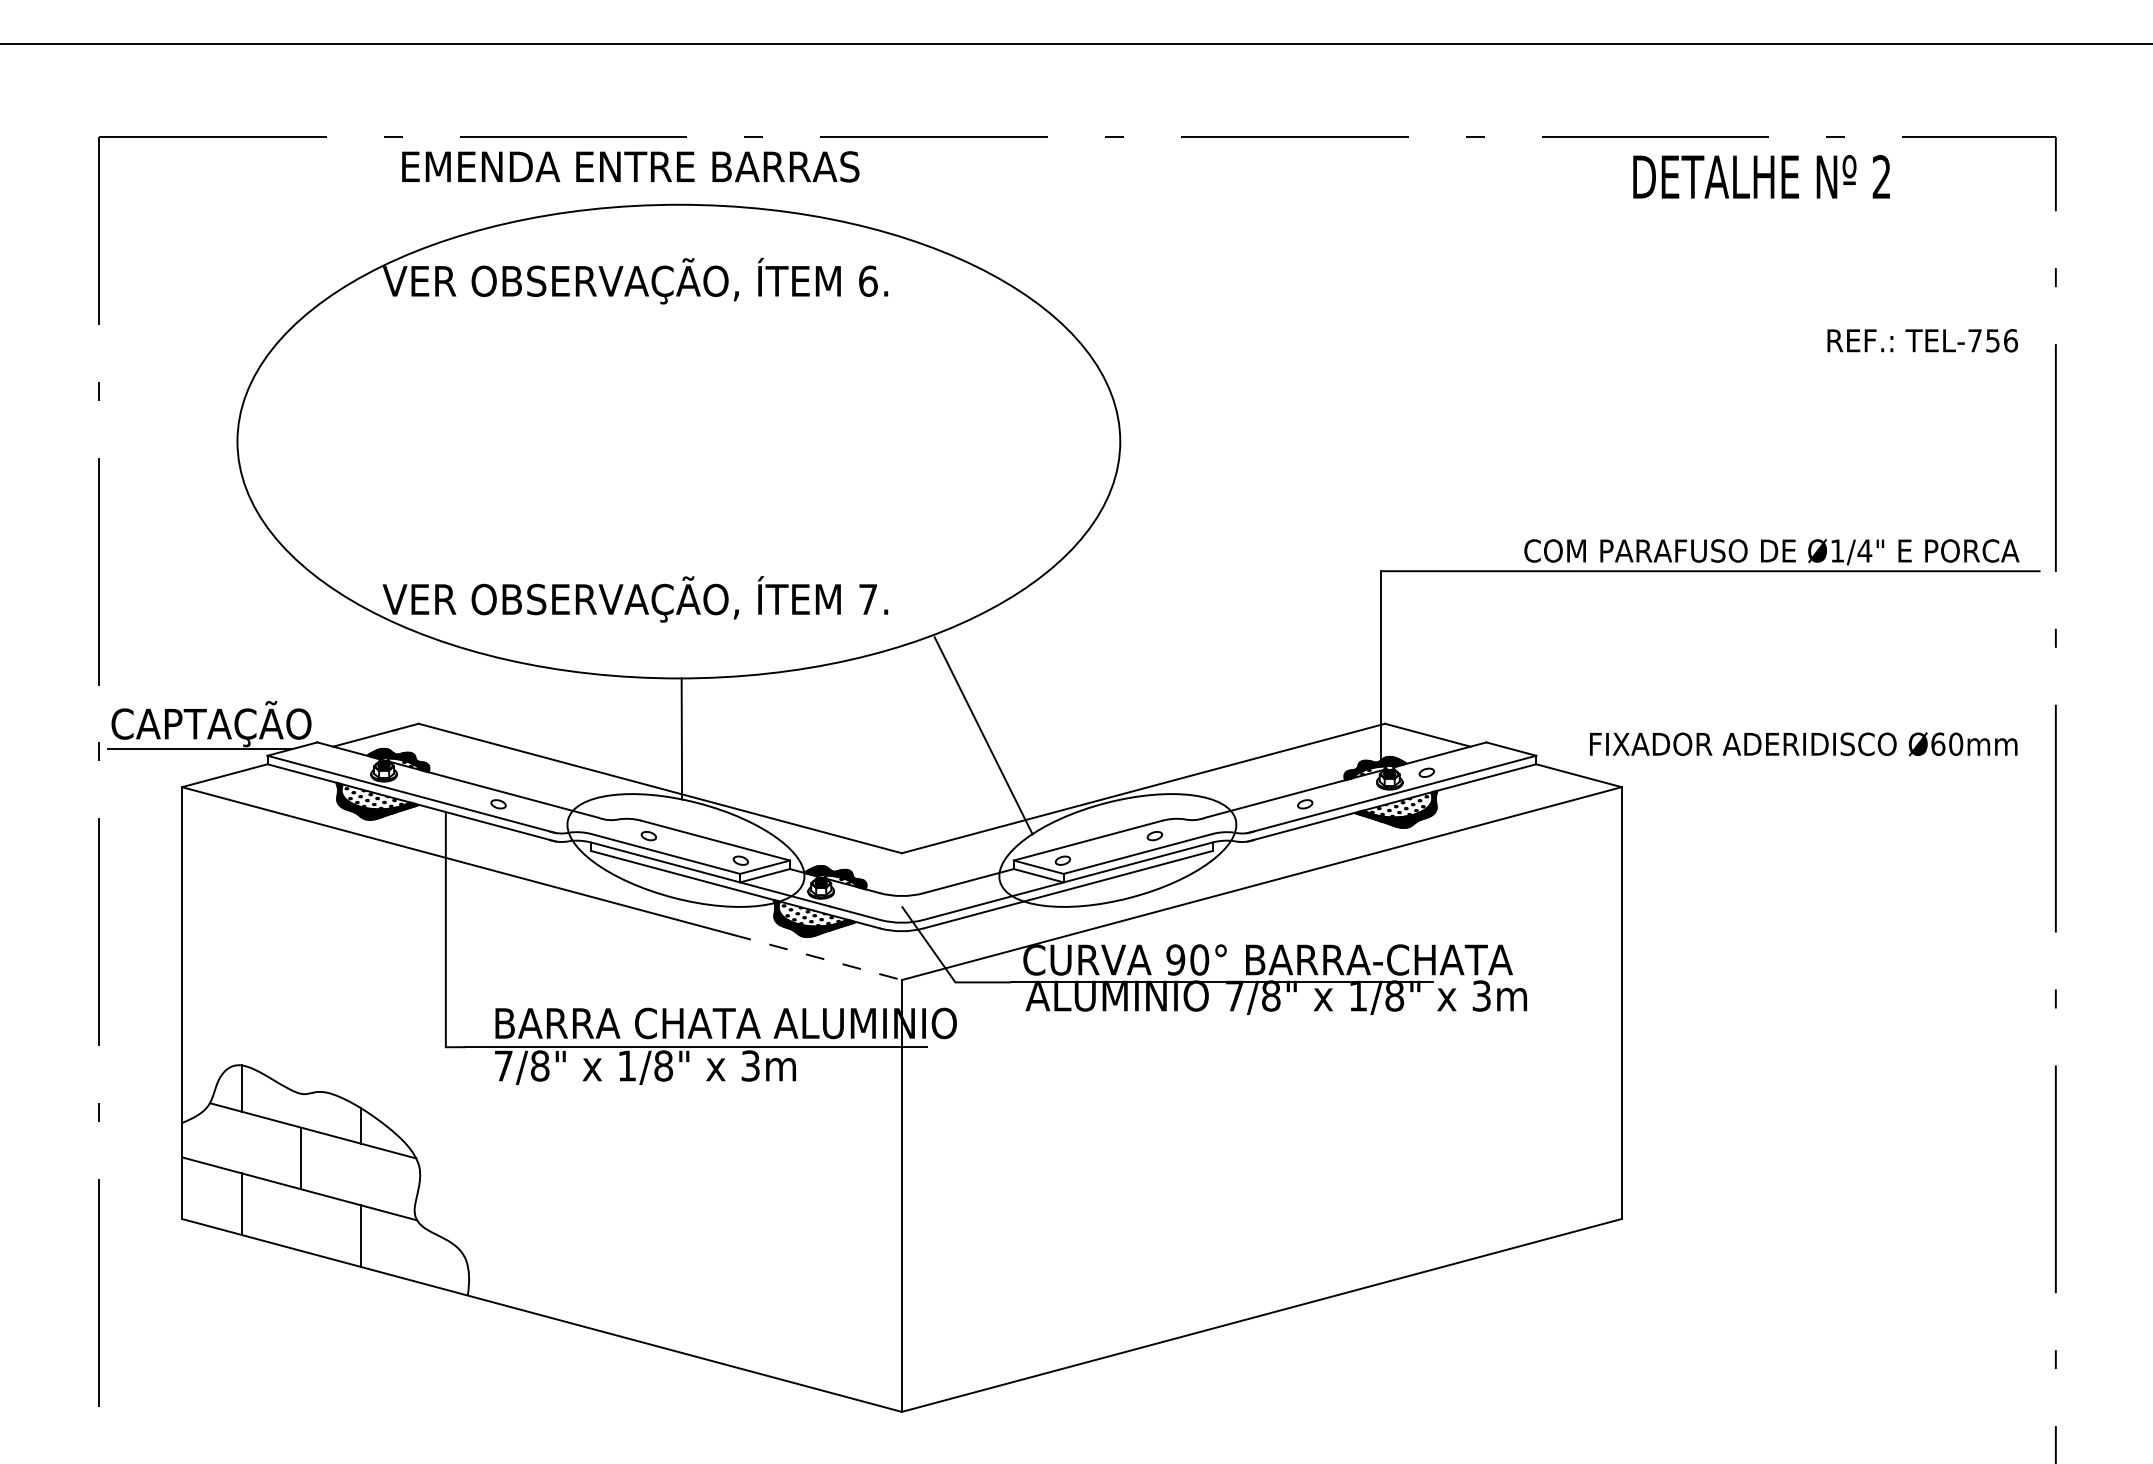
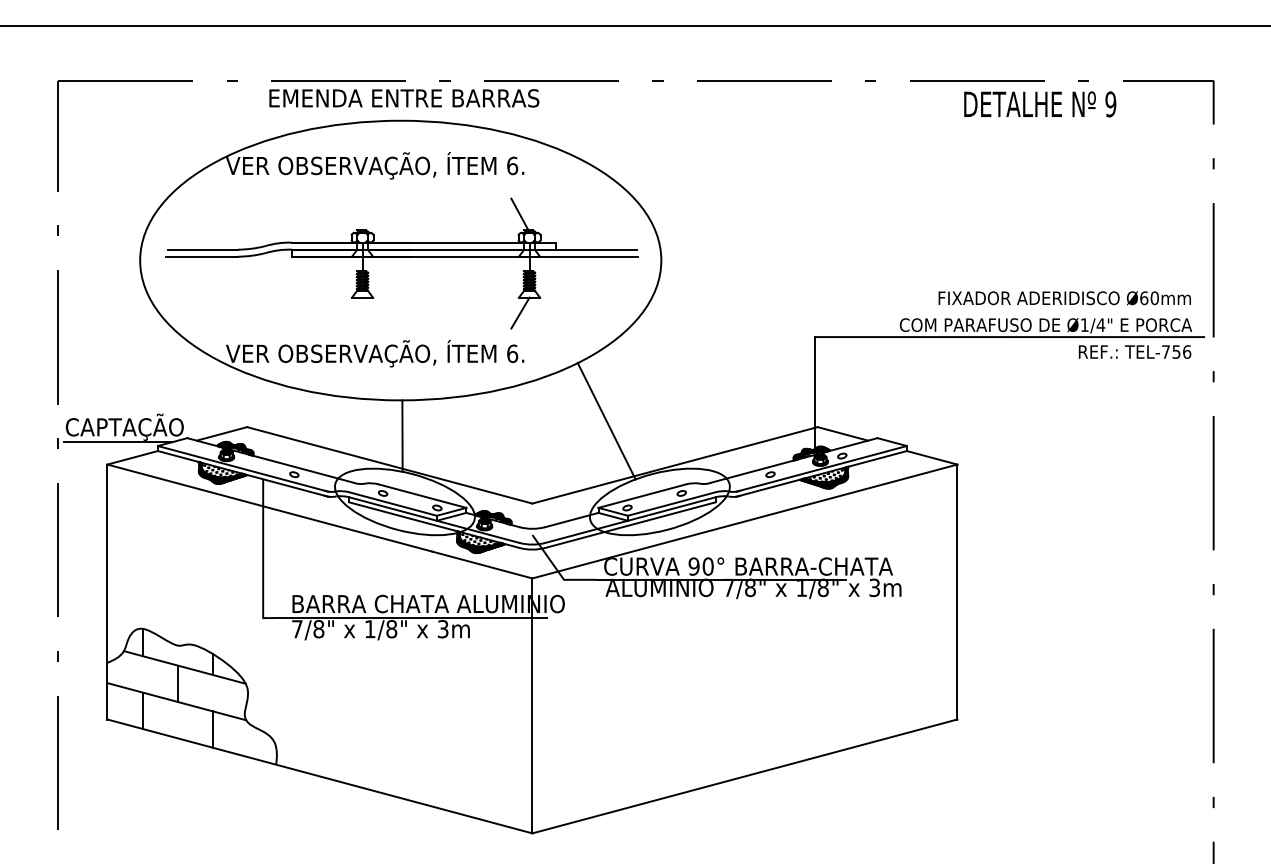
text: (631, 167) -> (404, 98), moved
text: (1881, 177) -> (1110, 104), 2 -> 9
text: (1921, 339) -> (1134, 351), moved
part: (680, 446) -> (401, 263), added
text: (868, 599) -> (512, 353), 7. -> 6.
line: (983, 736) -> (606, 421), moved
text: (1803, 744) -> (1064, 298), moved
line: (817, 958) -> (482, 565), dashed -> solid

